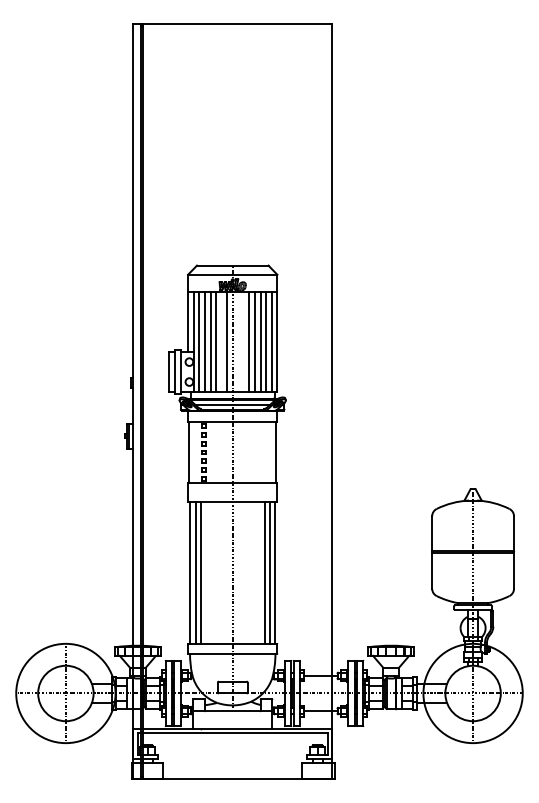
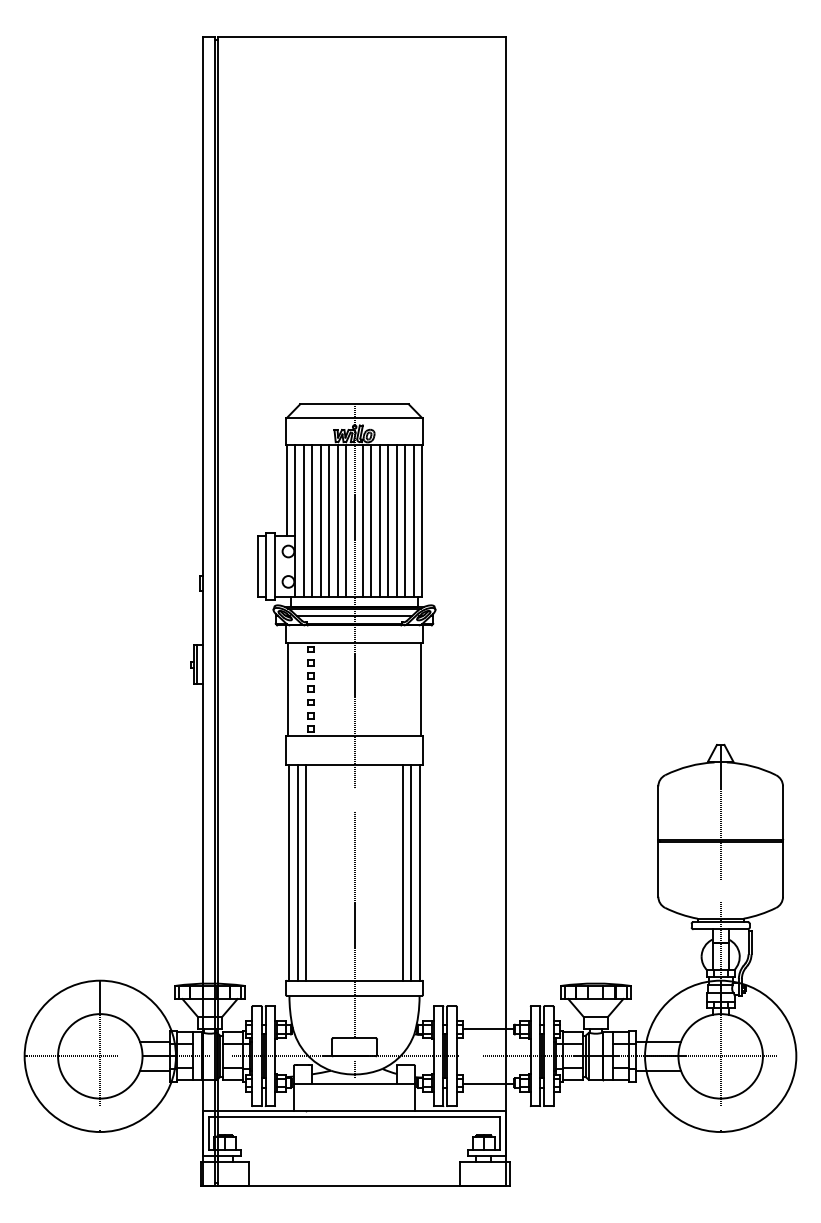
line: (221, 342) -> (337, 521), added
line: (238, 342) -> (363, 521), added
line: (243, 342) -> (370, 521), added

